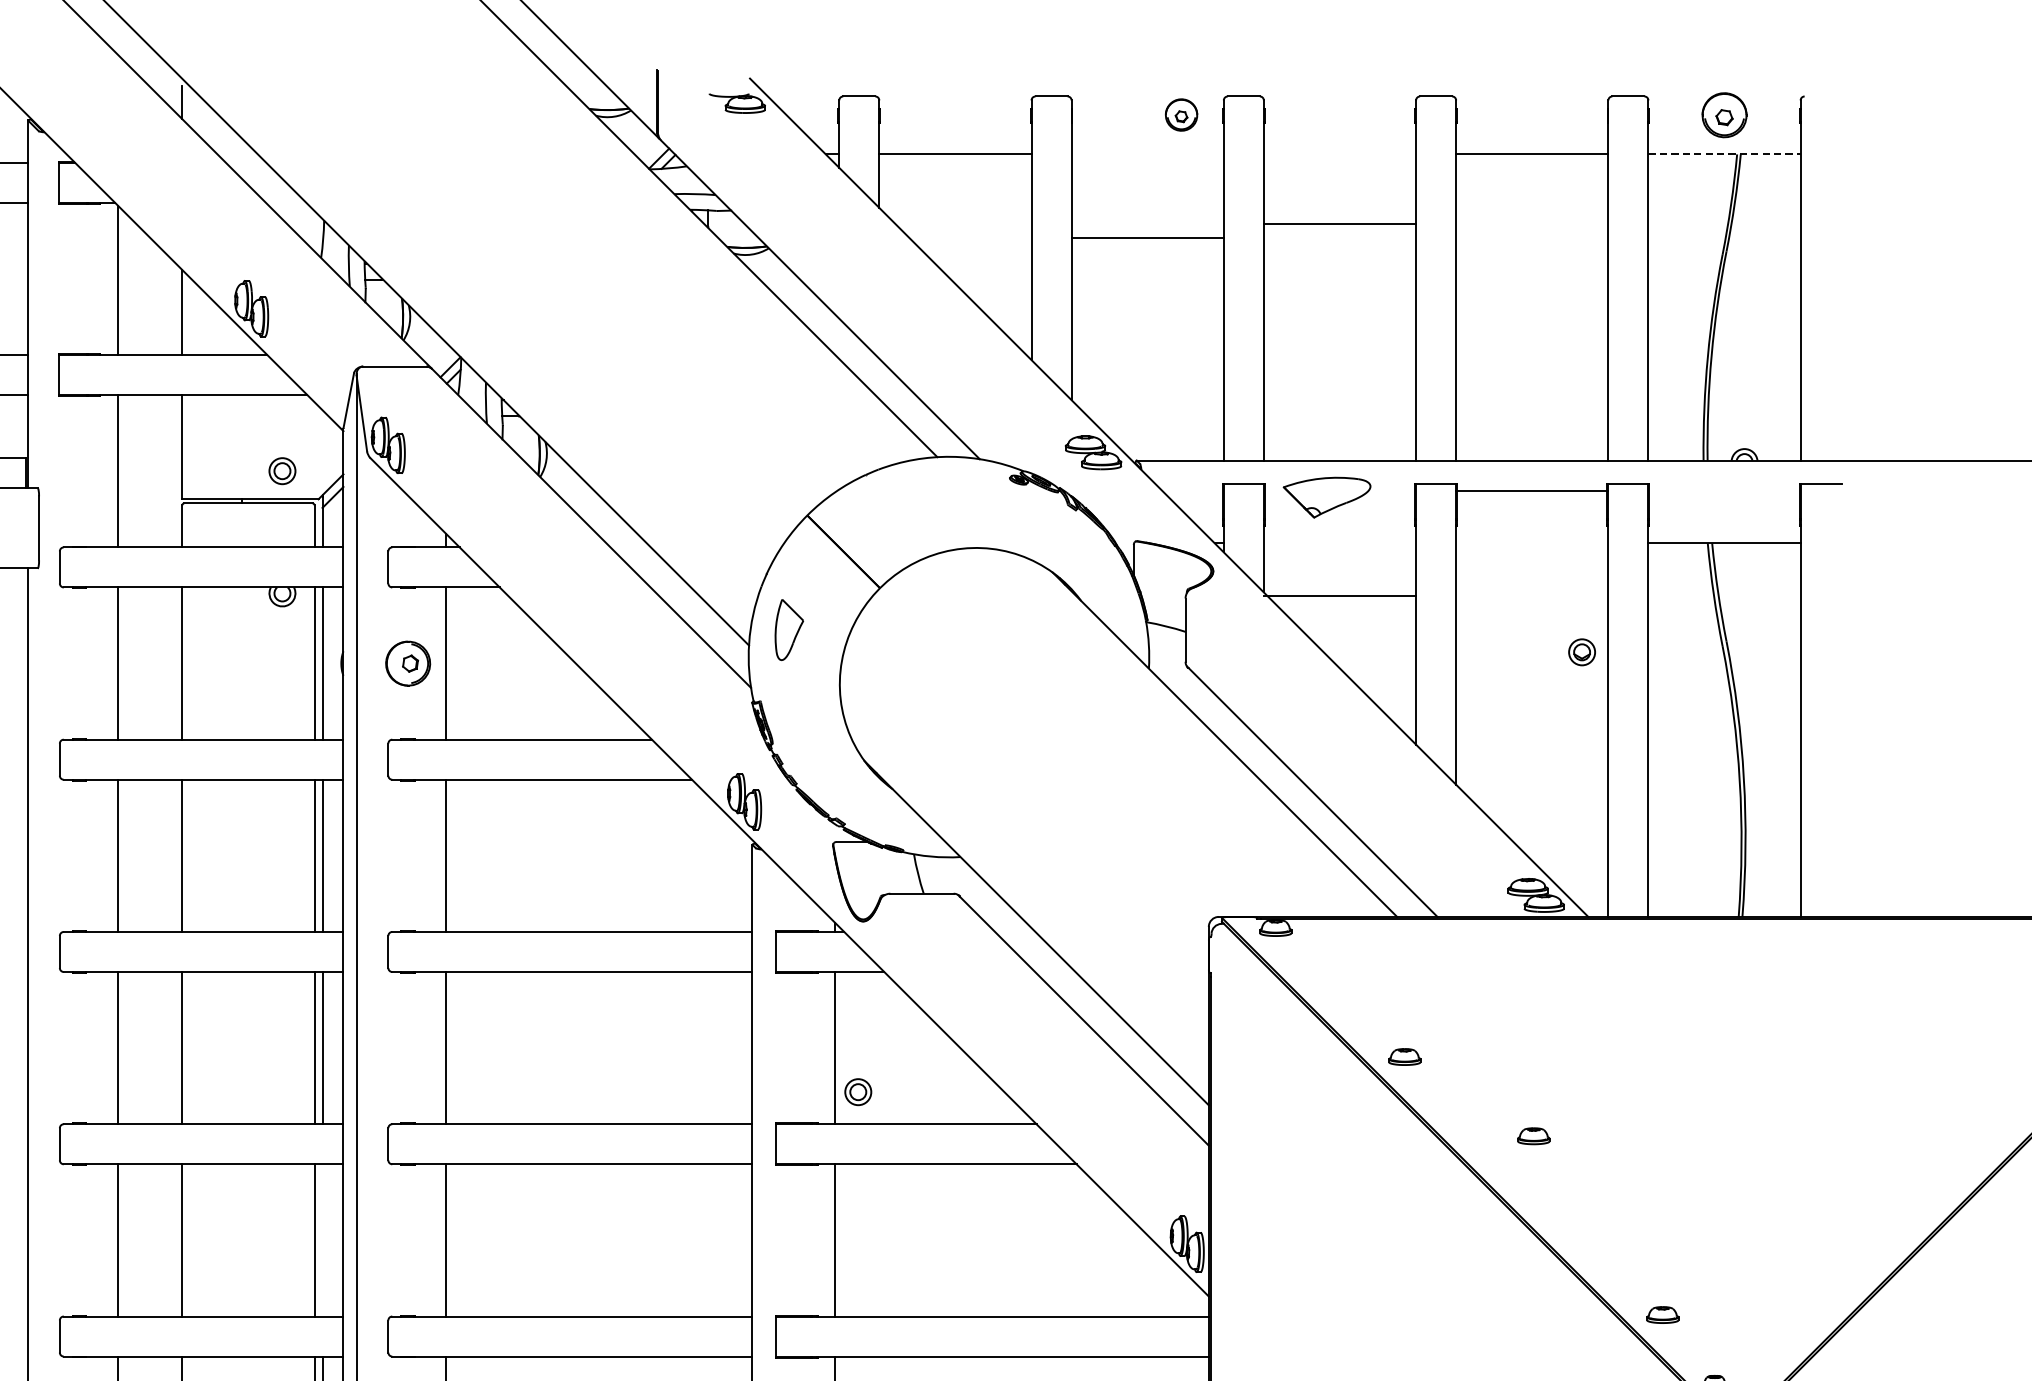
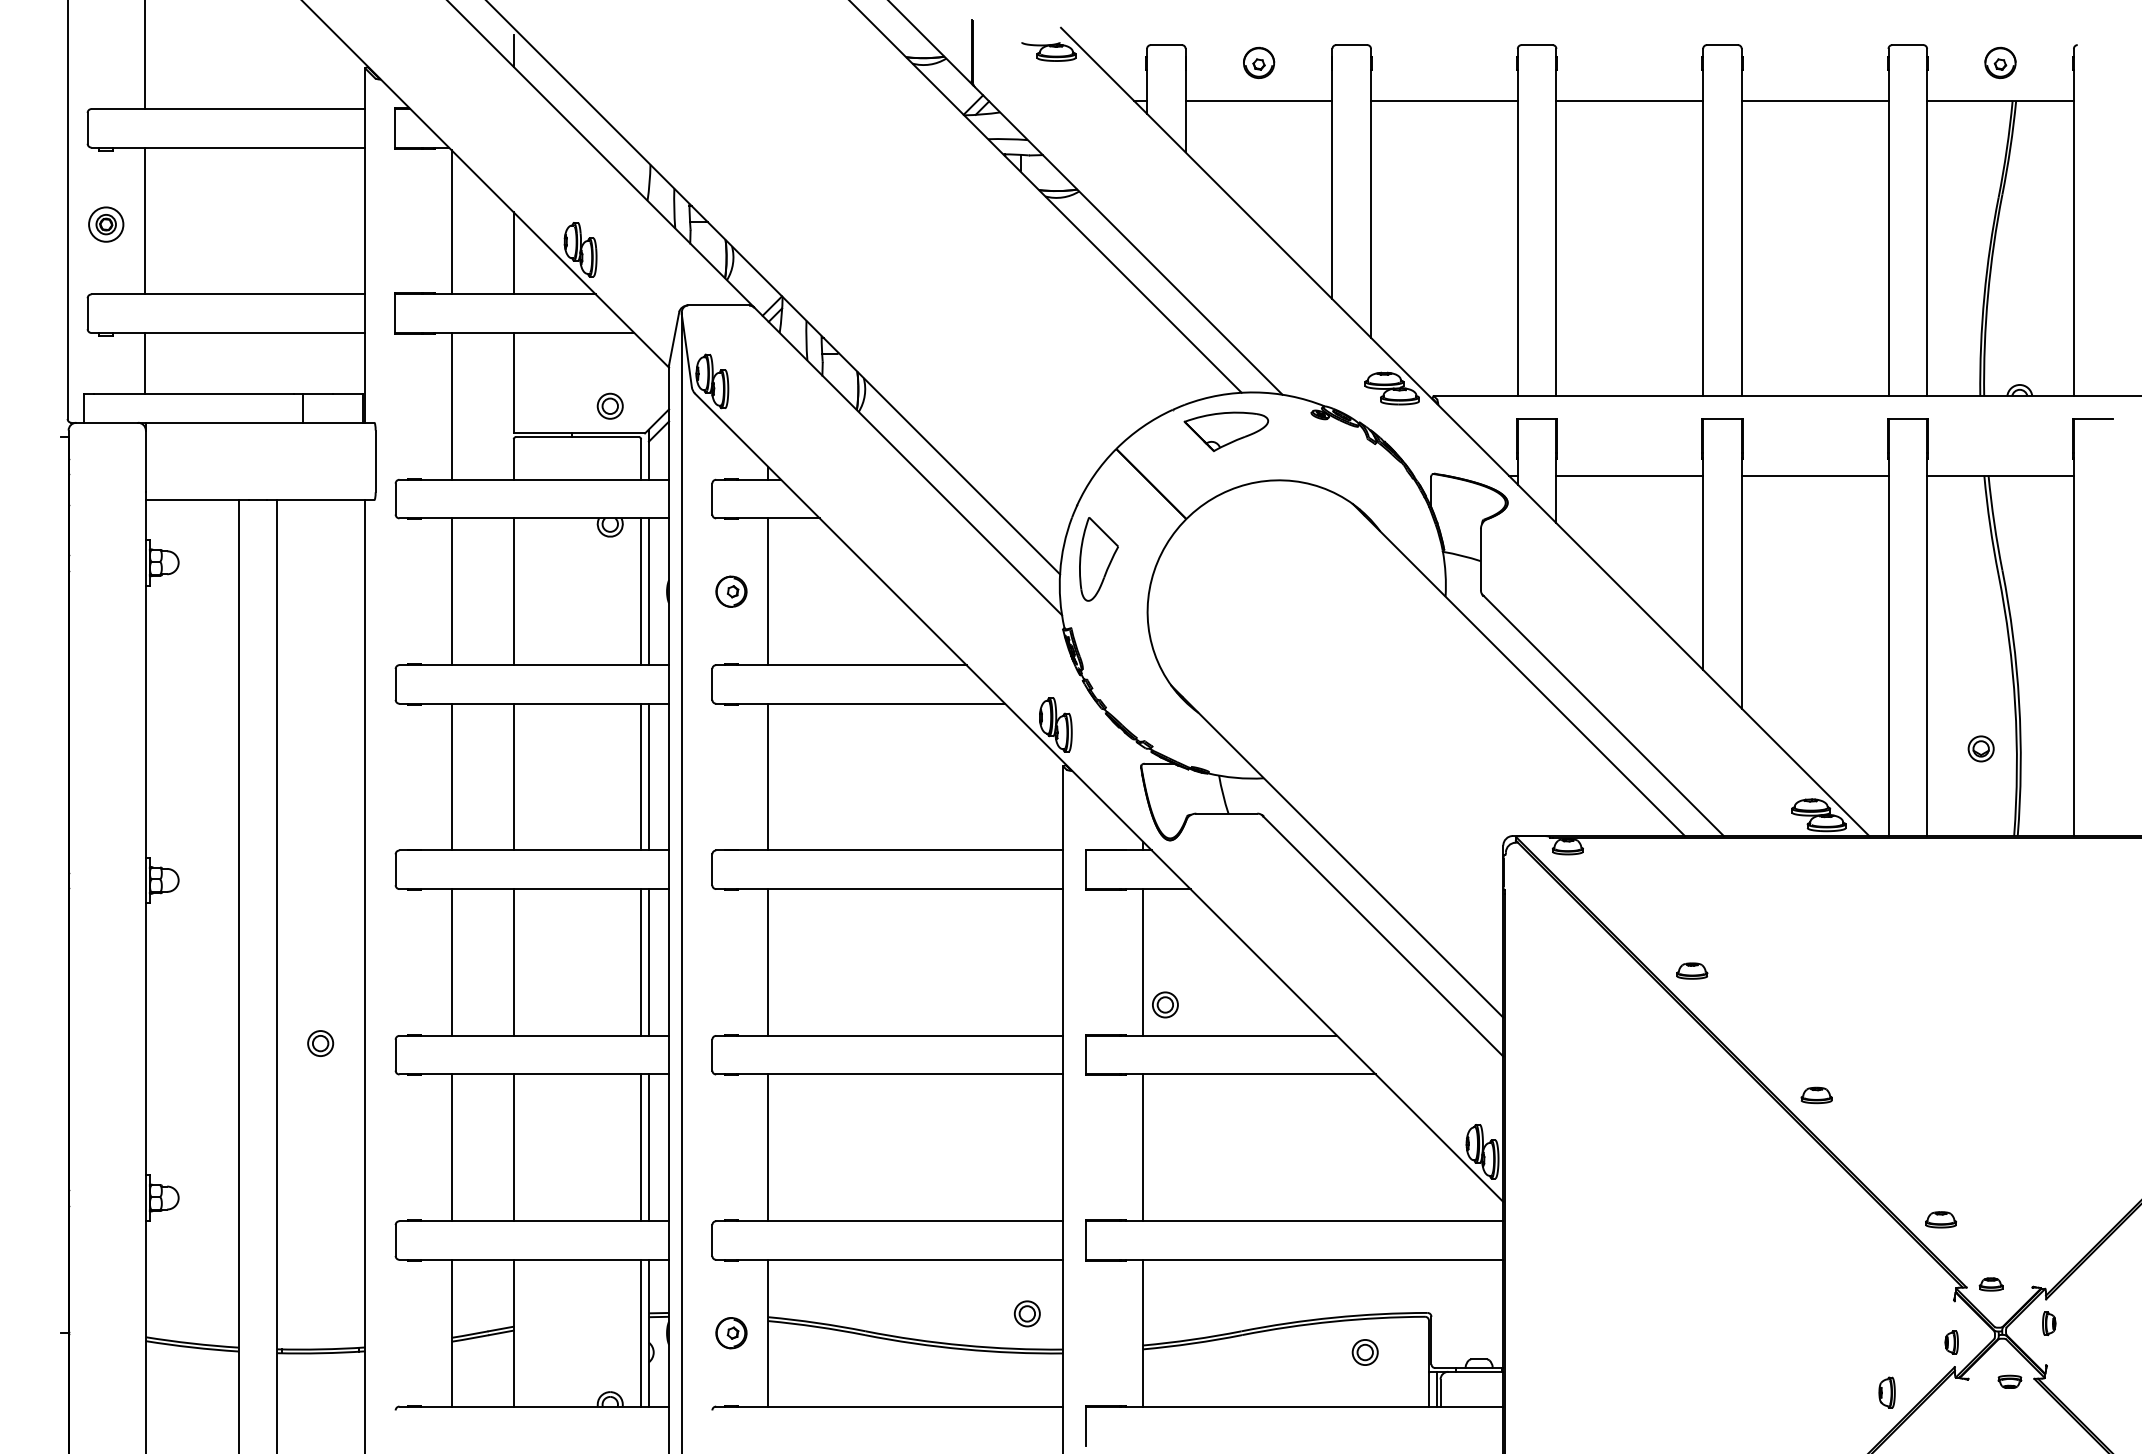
part: (1182, 114) -> (1259, 62), moved
part: (1724, 114) -> (2000, 62), size x0.71
line: (1725, 153) -> (2001, 100), dashed -> solid
line: (1339, 223) -> (1629, 100), moved
line: (1147, 237) -> (1444, 100), moved
line: (1531, 491) -> (1814, 475), moved
part: (1327, 497) -> (1226, 431), moved
line: (1339, 595) -> (1629, 475), moved
part: (788, 630) -> (1098, 559), size x1.43
part: (1581, 651) -> (1980, 748), moved
part: (408, 663) -> (731, 591), size x0.71
part: (1533, 1136) -> (1816, 1095), moved
line: (322, 1240) -> (648, 1147), added

